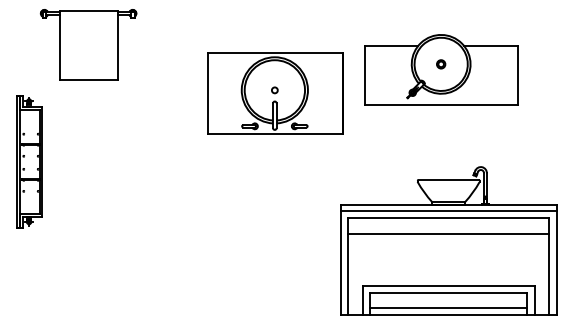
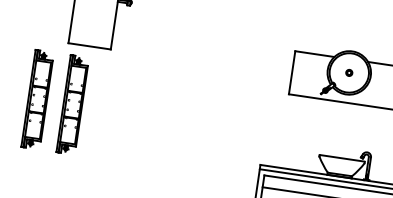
part: (275, 93) -> (224, 76), removed
part: (77, 161) -> (72, 104), added

